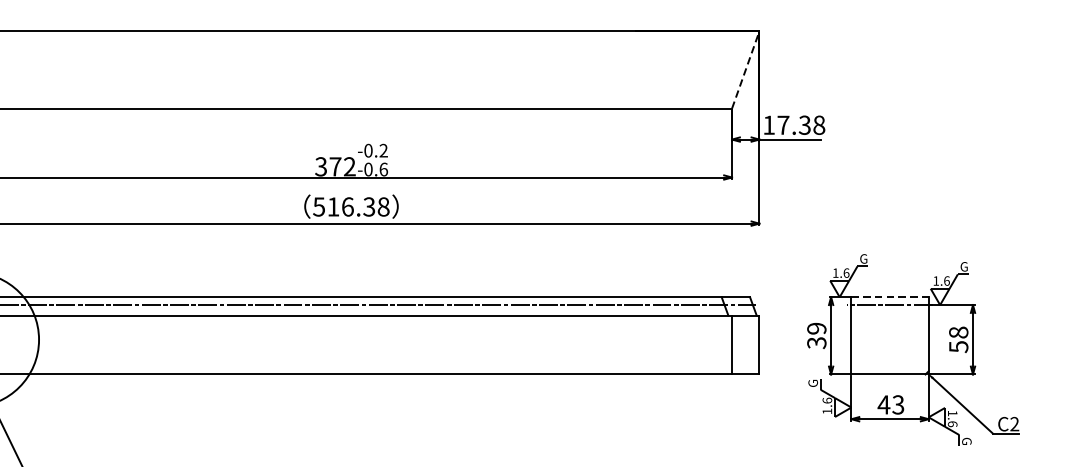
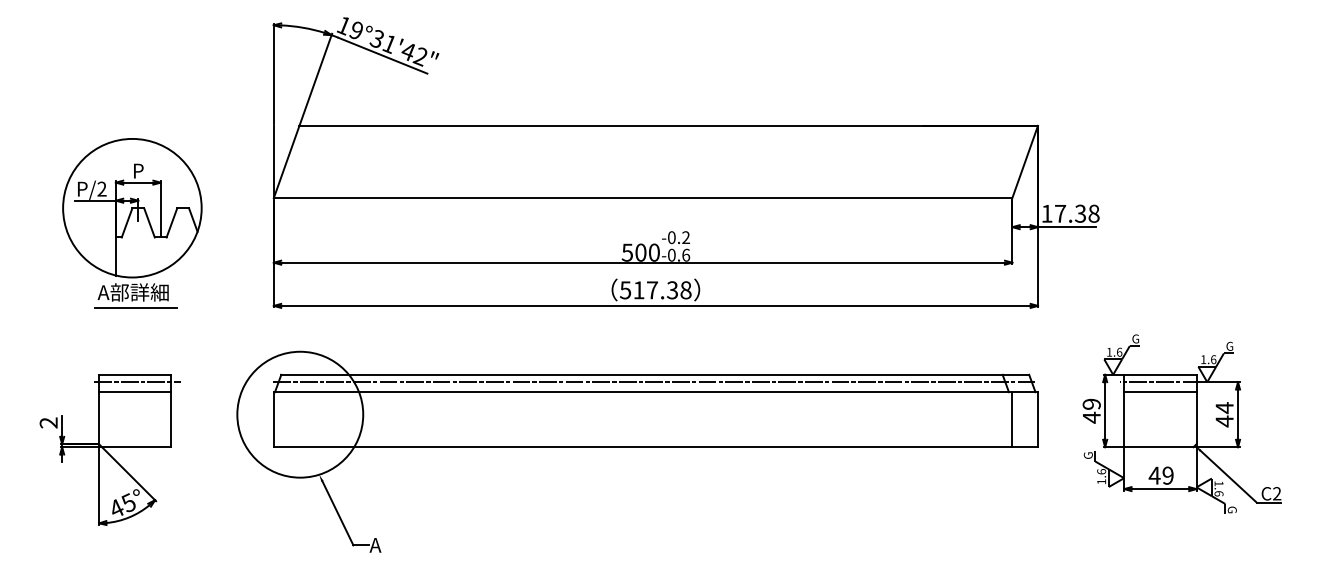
line: (746, 69) -> (1025, 161), dashed -> solid
text: (335, 166) -> (640, 252), 372 -> 500
text: (347, 207) -> (652, 290), 516.38 -> 517.38
line: (890, 296) -> (1160, 374), dashed -> solid
line: (890, 316) -> (1160, 392), added
text: (958, 339) -> (1224, 414), 58 -> 44
text: (816, 342) -> (1091, 417), 39 -> 49
text: (897, 404) -> (1167, 475), 43 -> 49

